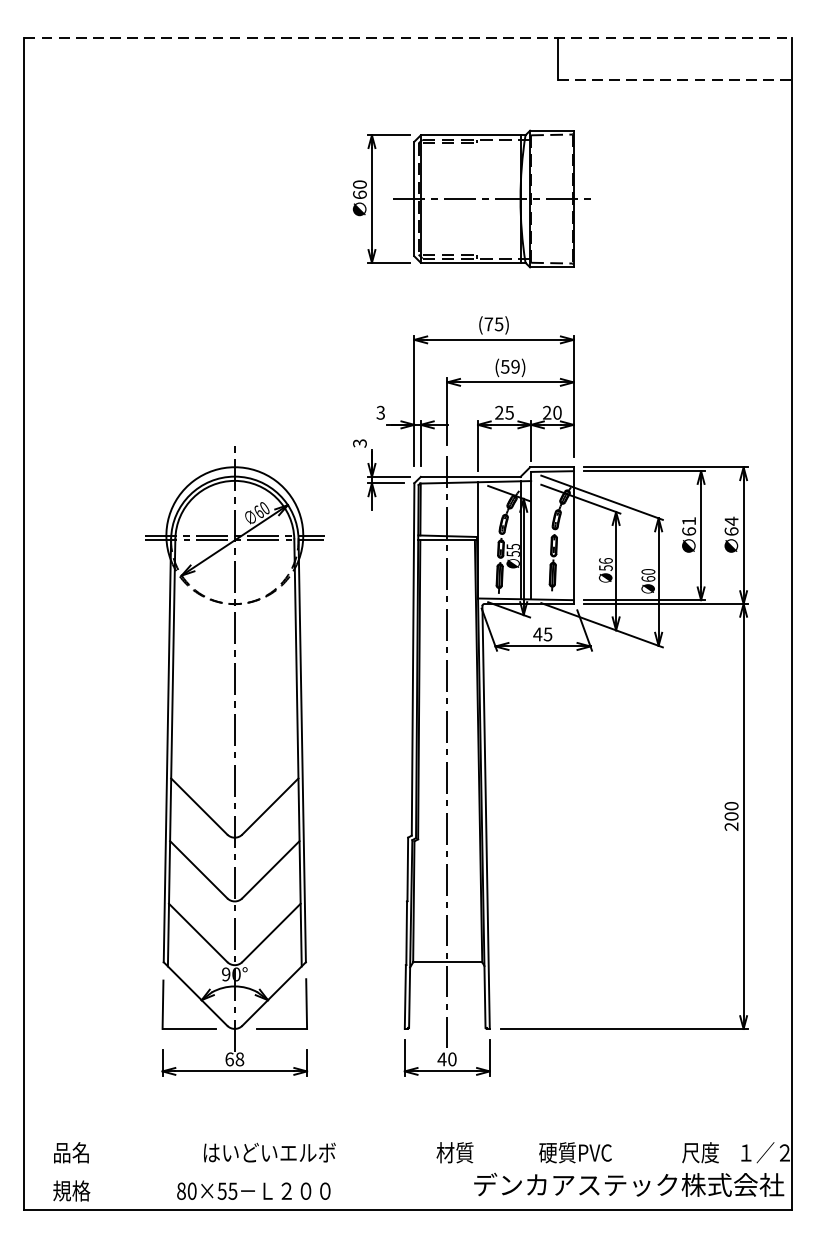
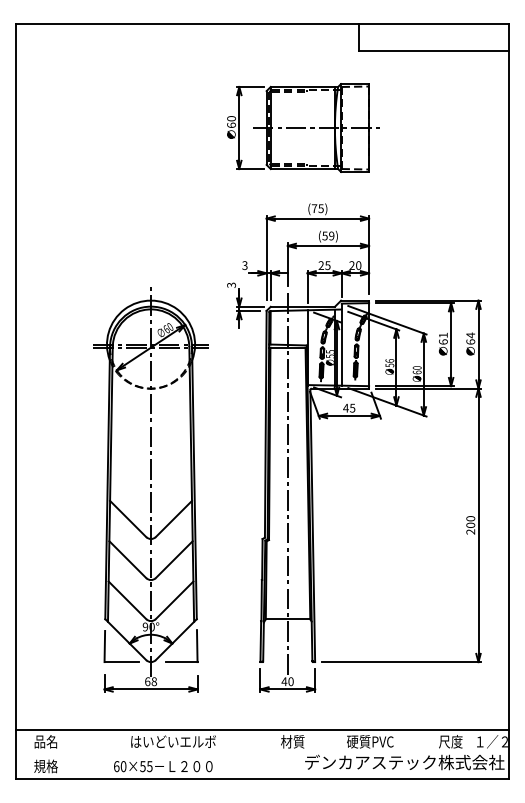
line: (408, 38) -> (262, 24), dashed -> solid
line: (675, 80) -> (434, 51), dashed -> solid
line: (408, 1133) -> (262, 729), added
text: (181, 1191) -> (116, 766), 80×55 -> 60×55

